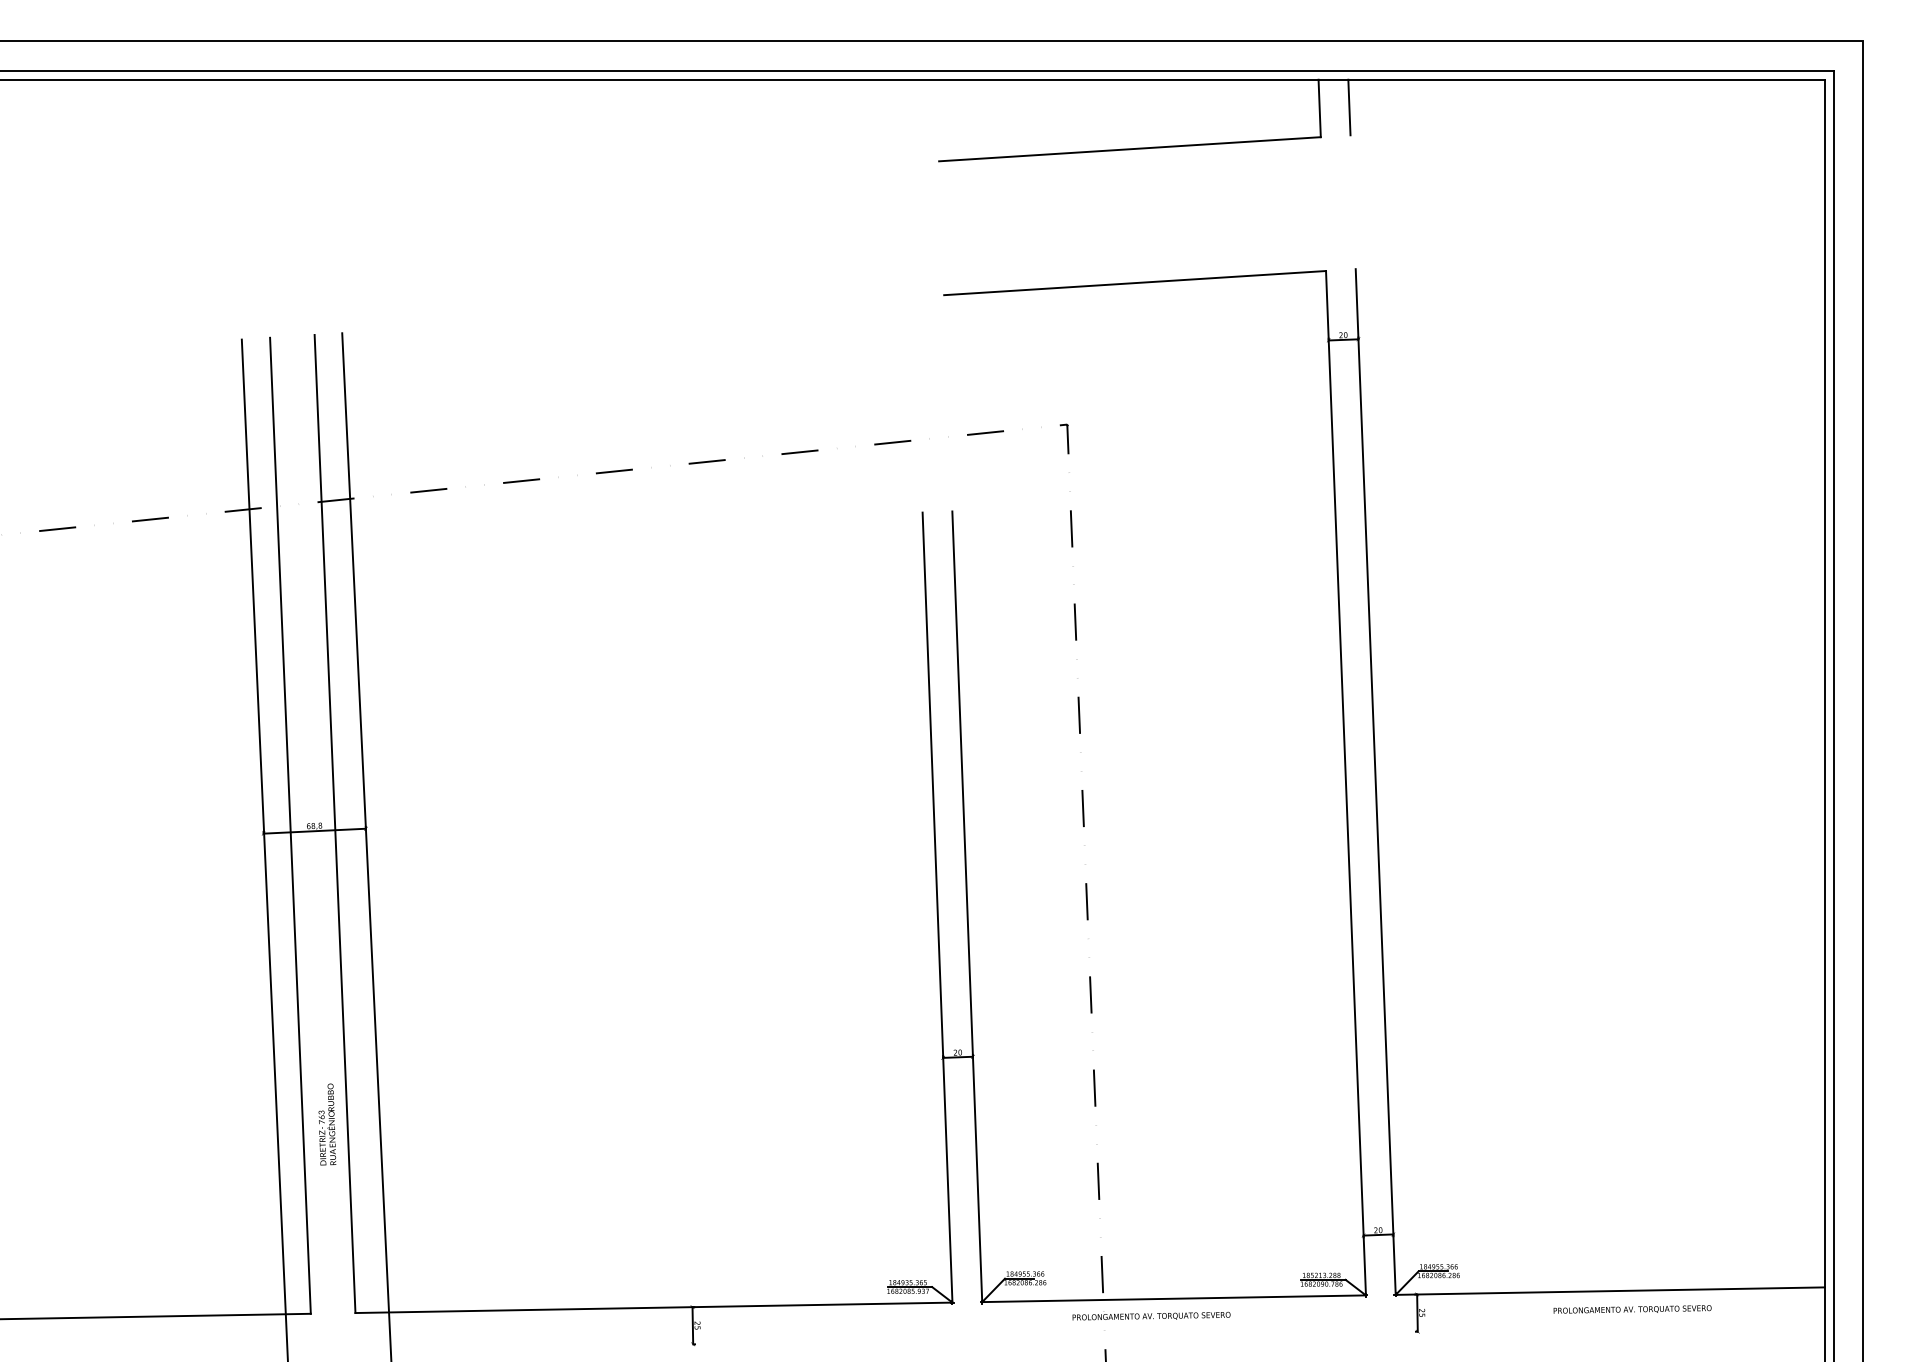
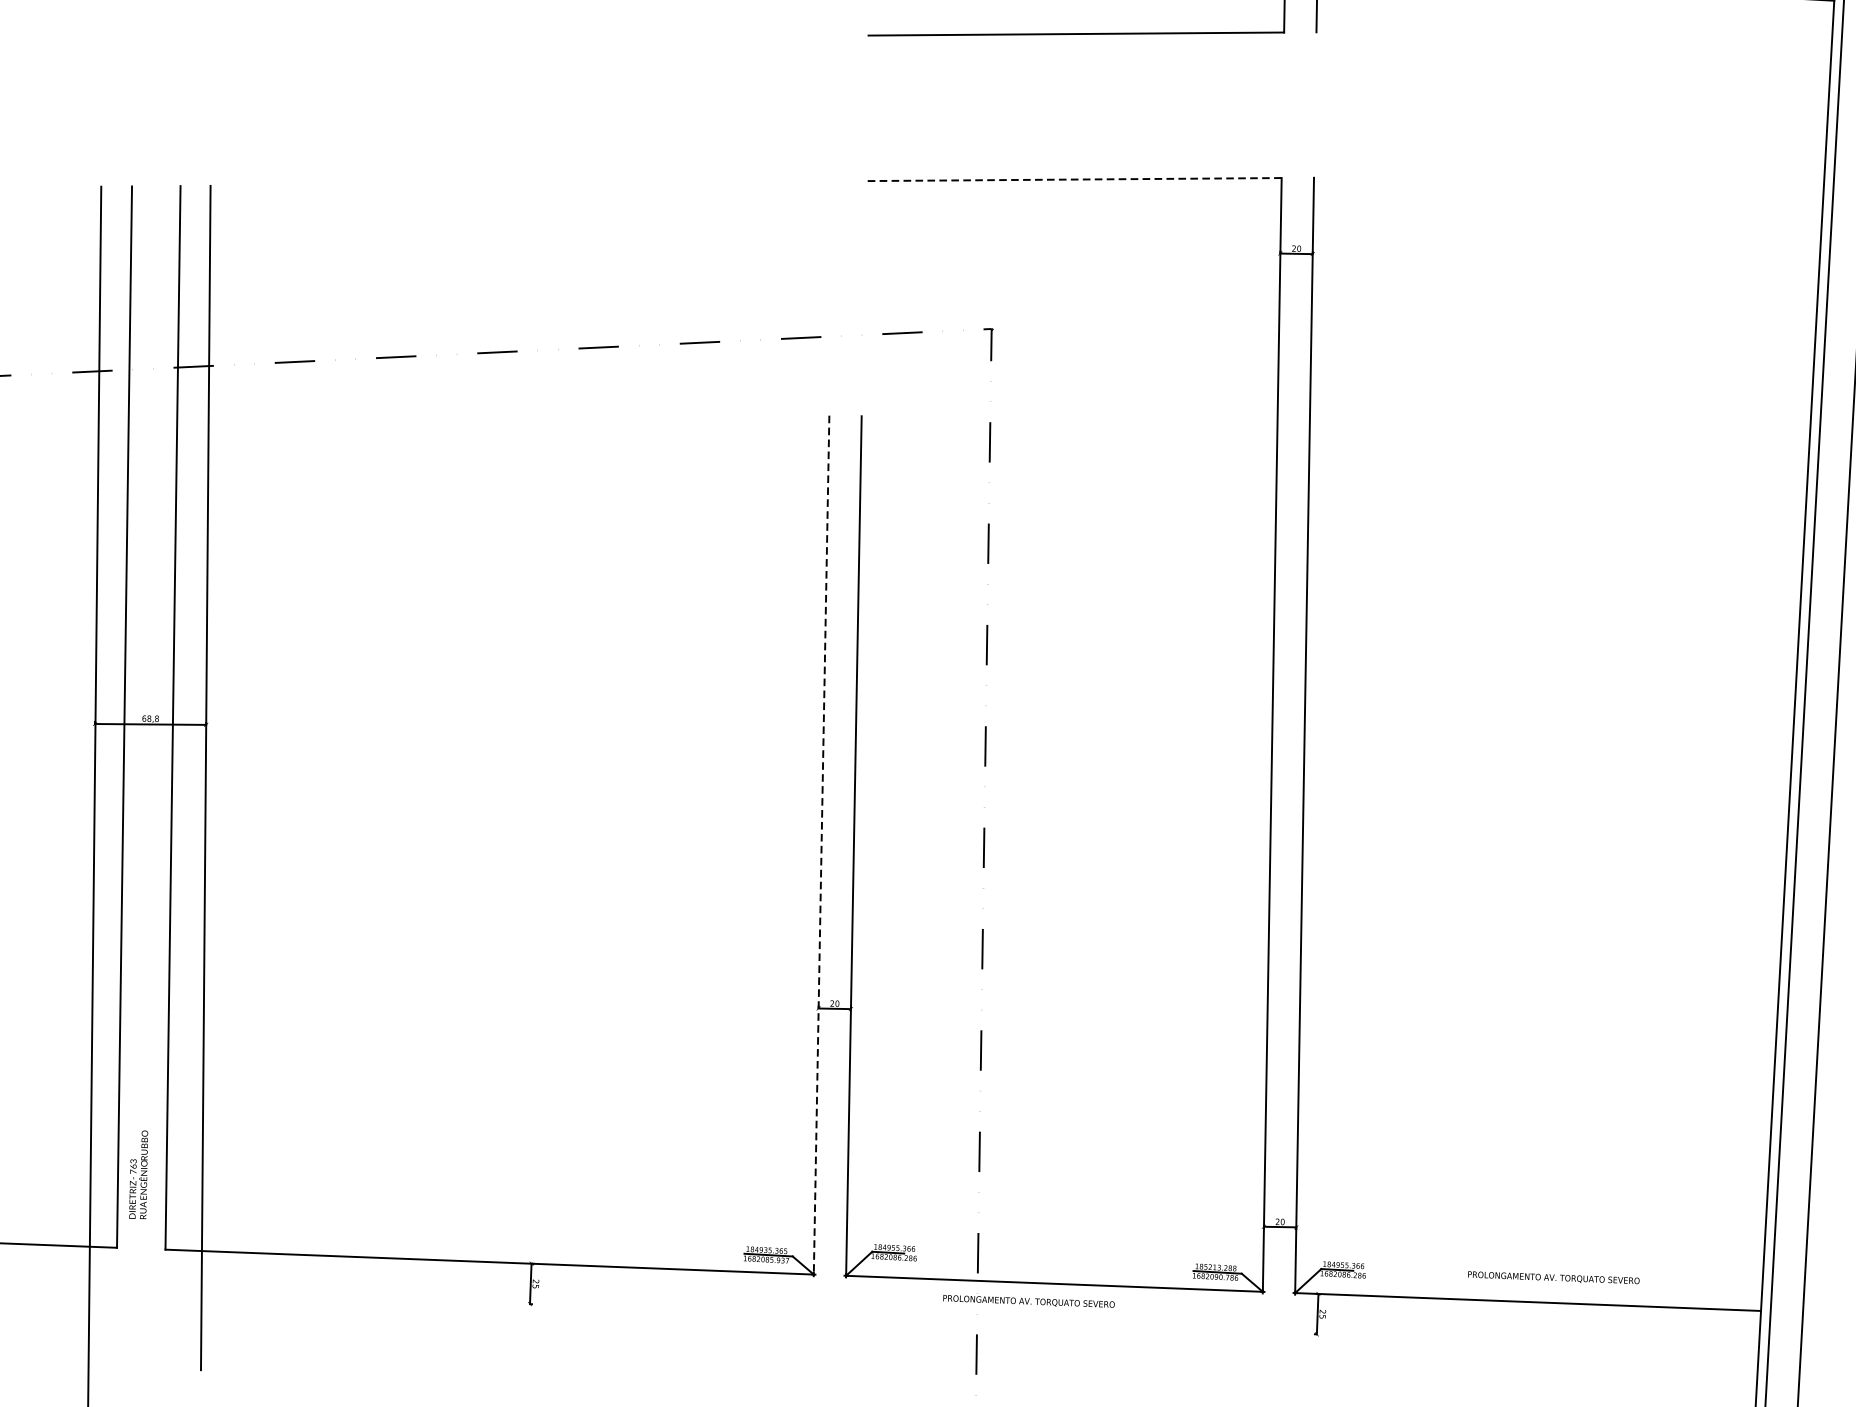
line: (1134, 283) -> (1073, 179), solid -> dashed
line: (937, 908) -> (821, 846), solid -> dashed
text: (327, 1124) -> (139, 1174), moved
text: (1632, 1309) -> (1553, 1277), moved

